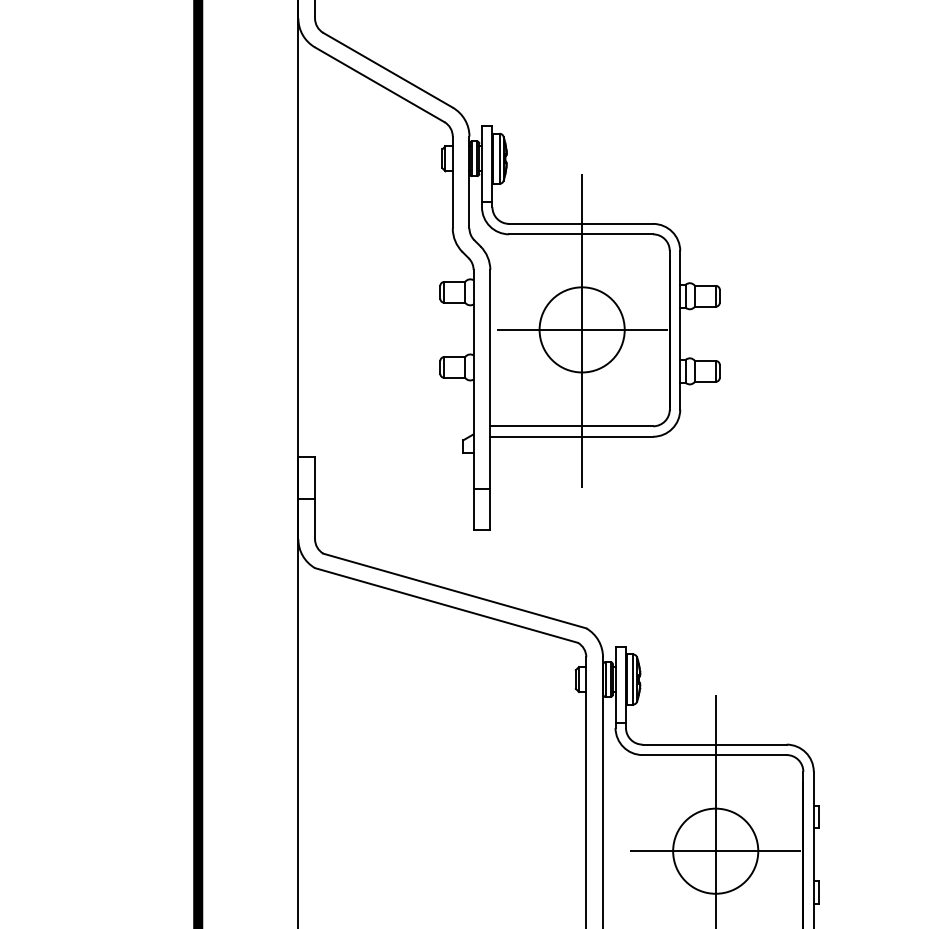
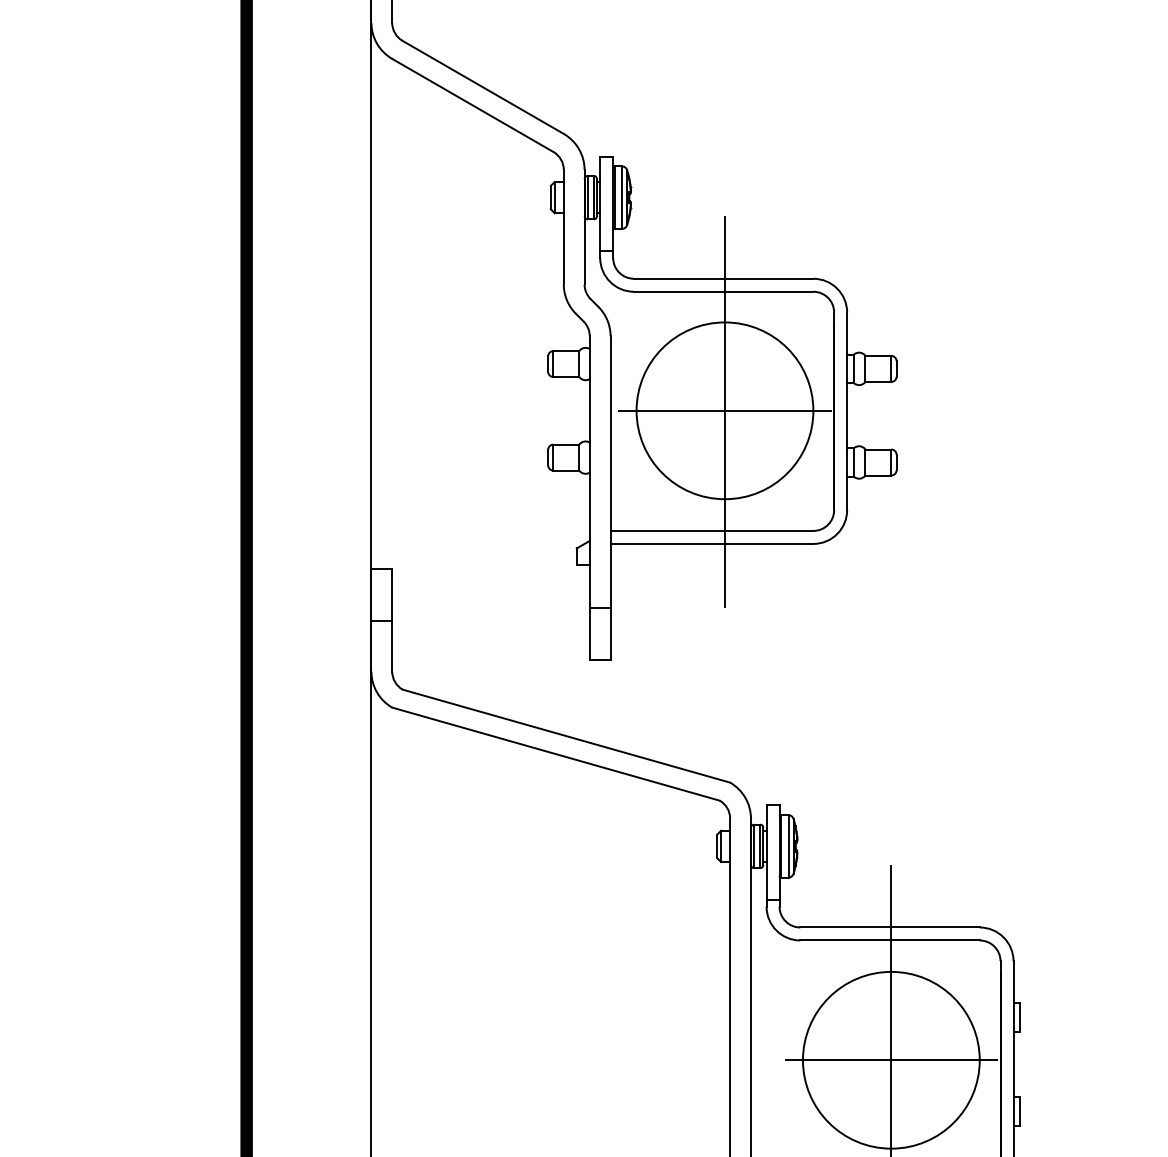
circle: (581, 329) -> (724, 410), size x1.67
circle: (715, 850) -> (890, 1059), size x1.67

